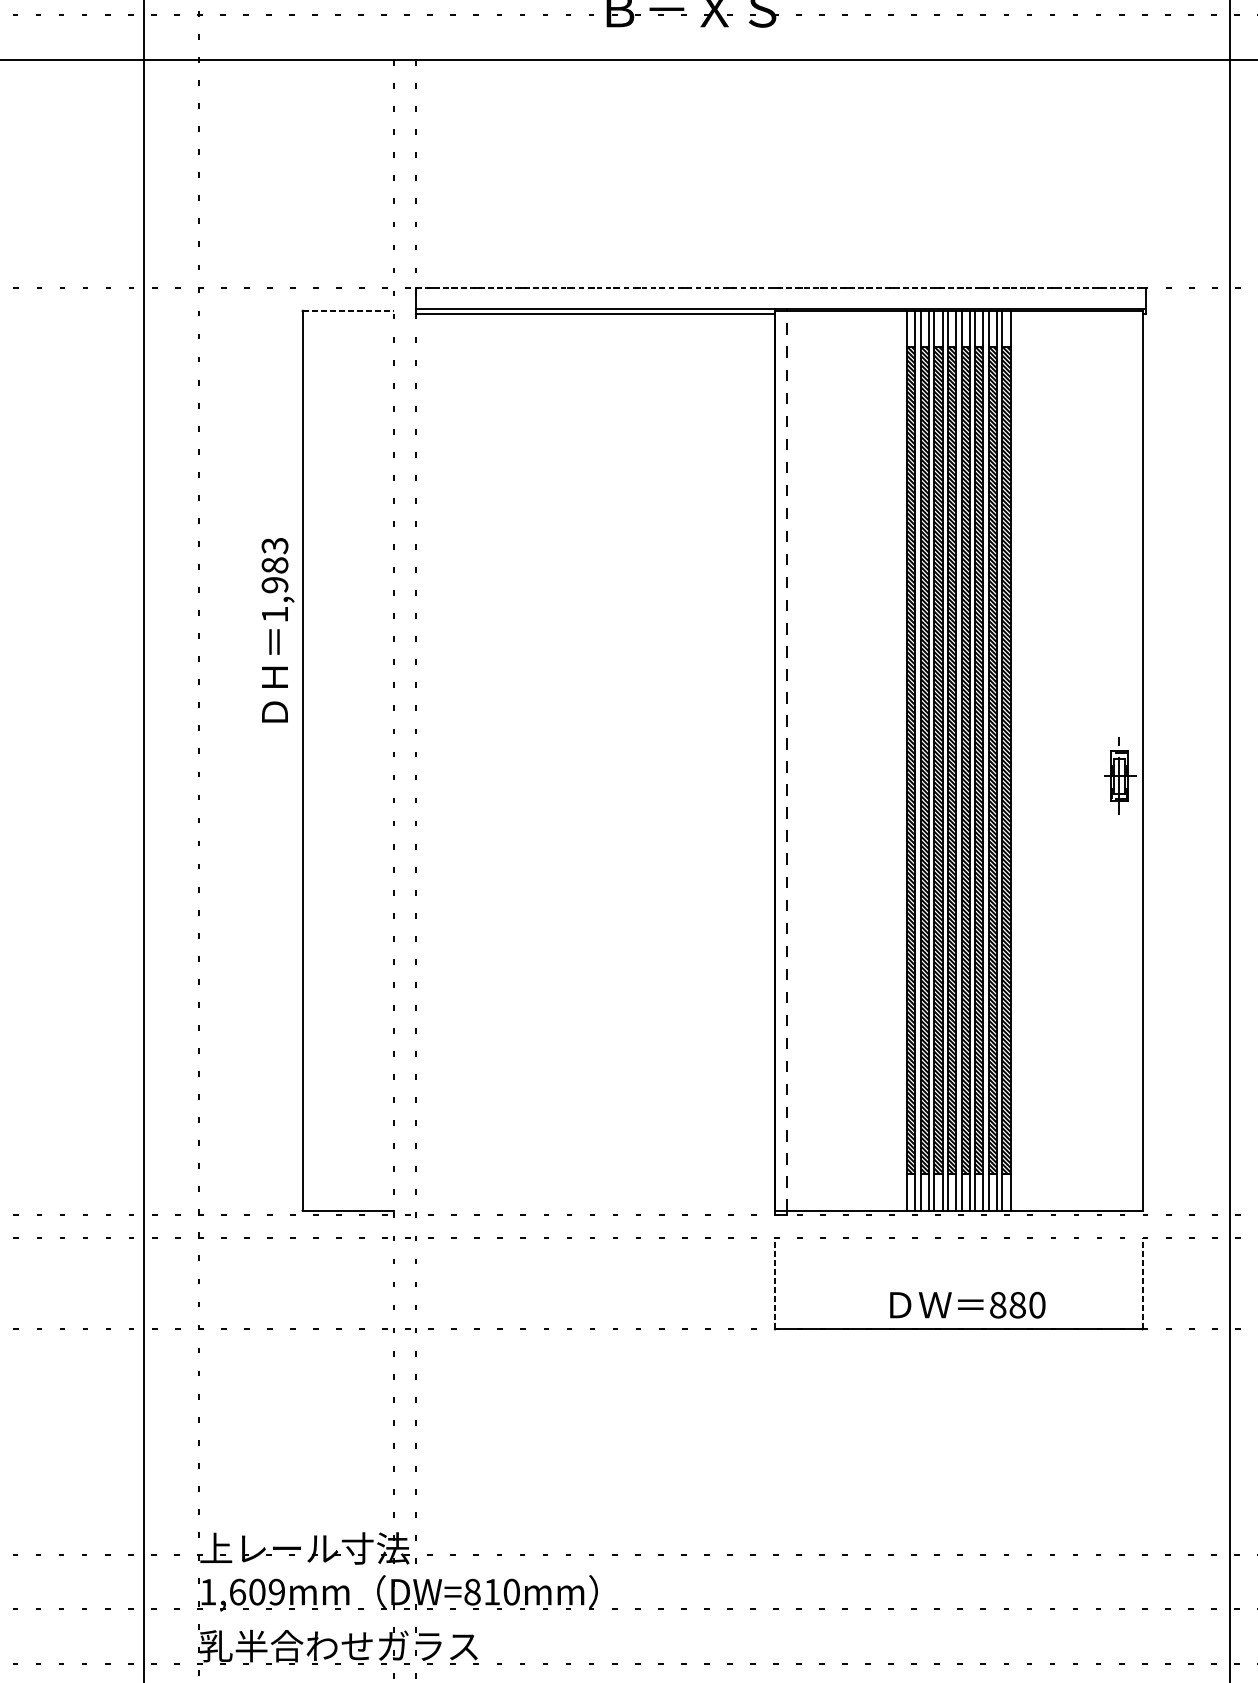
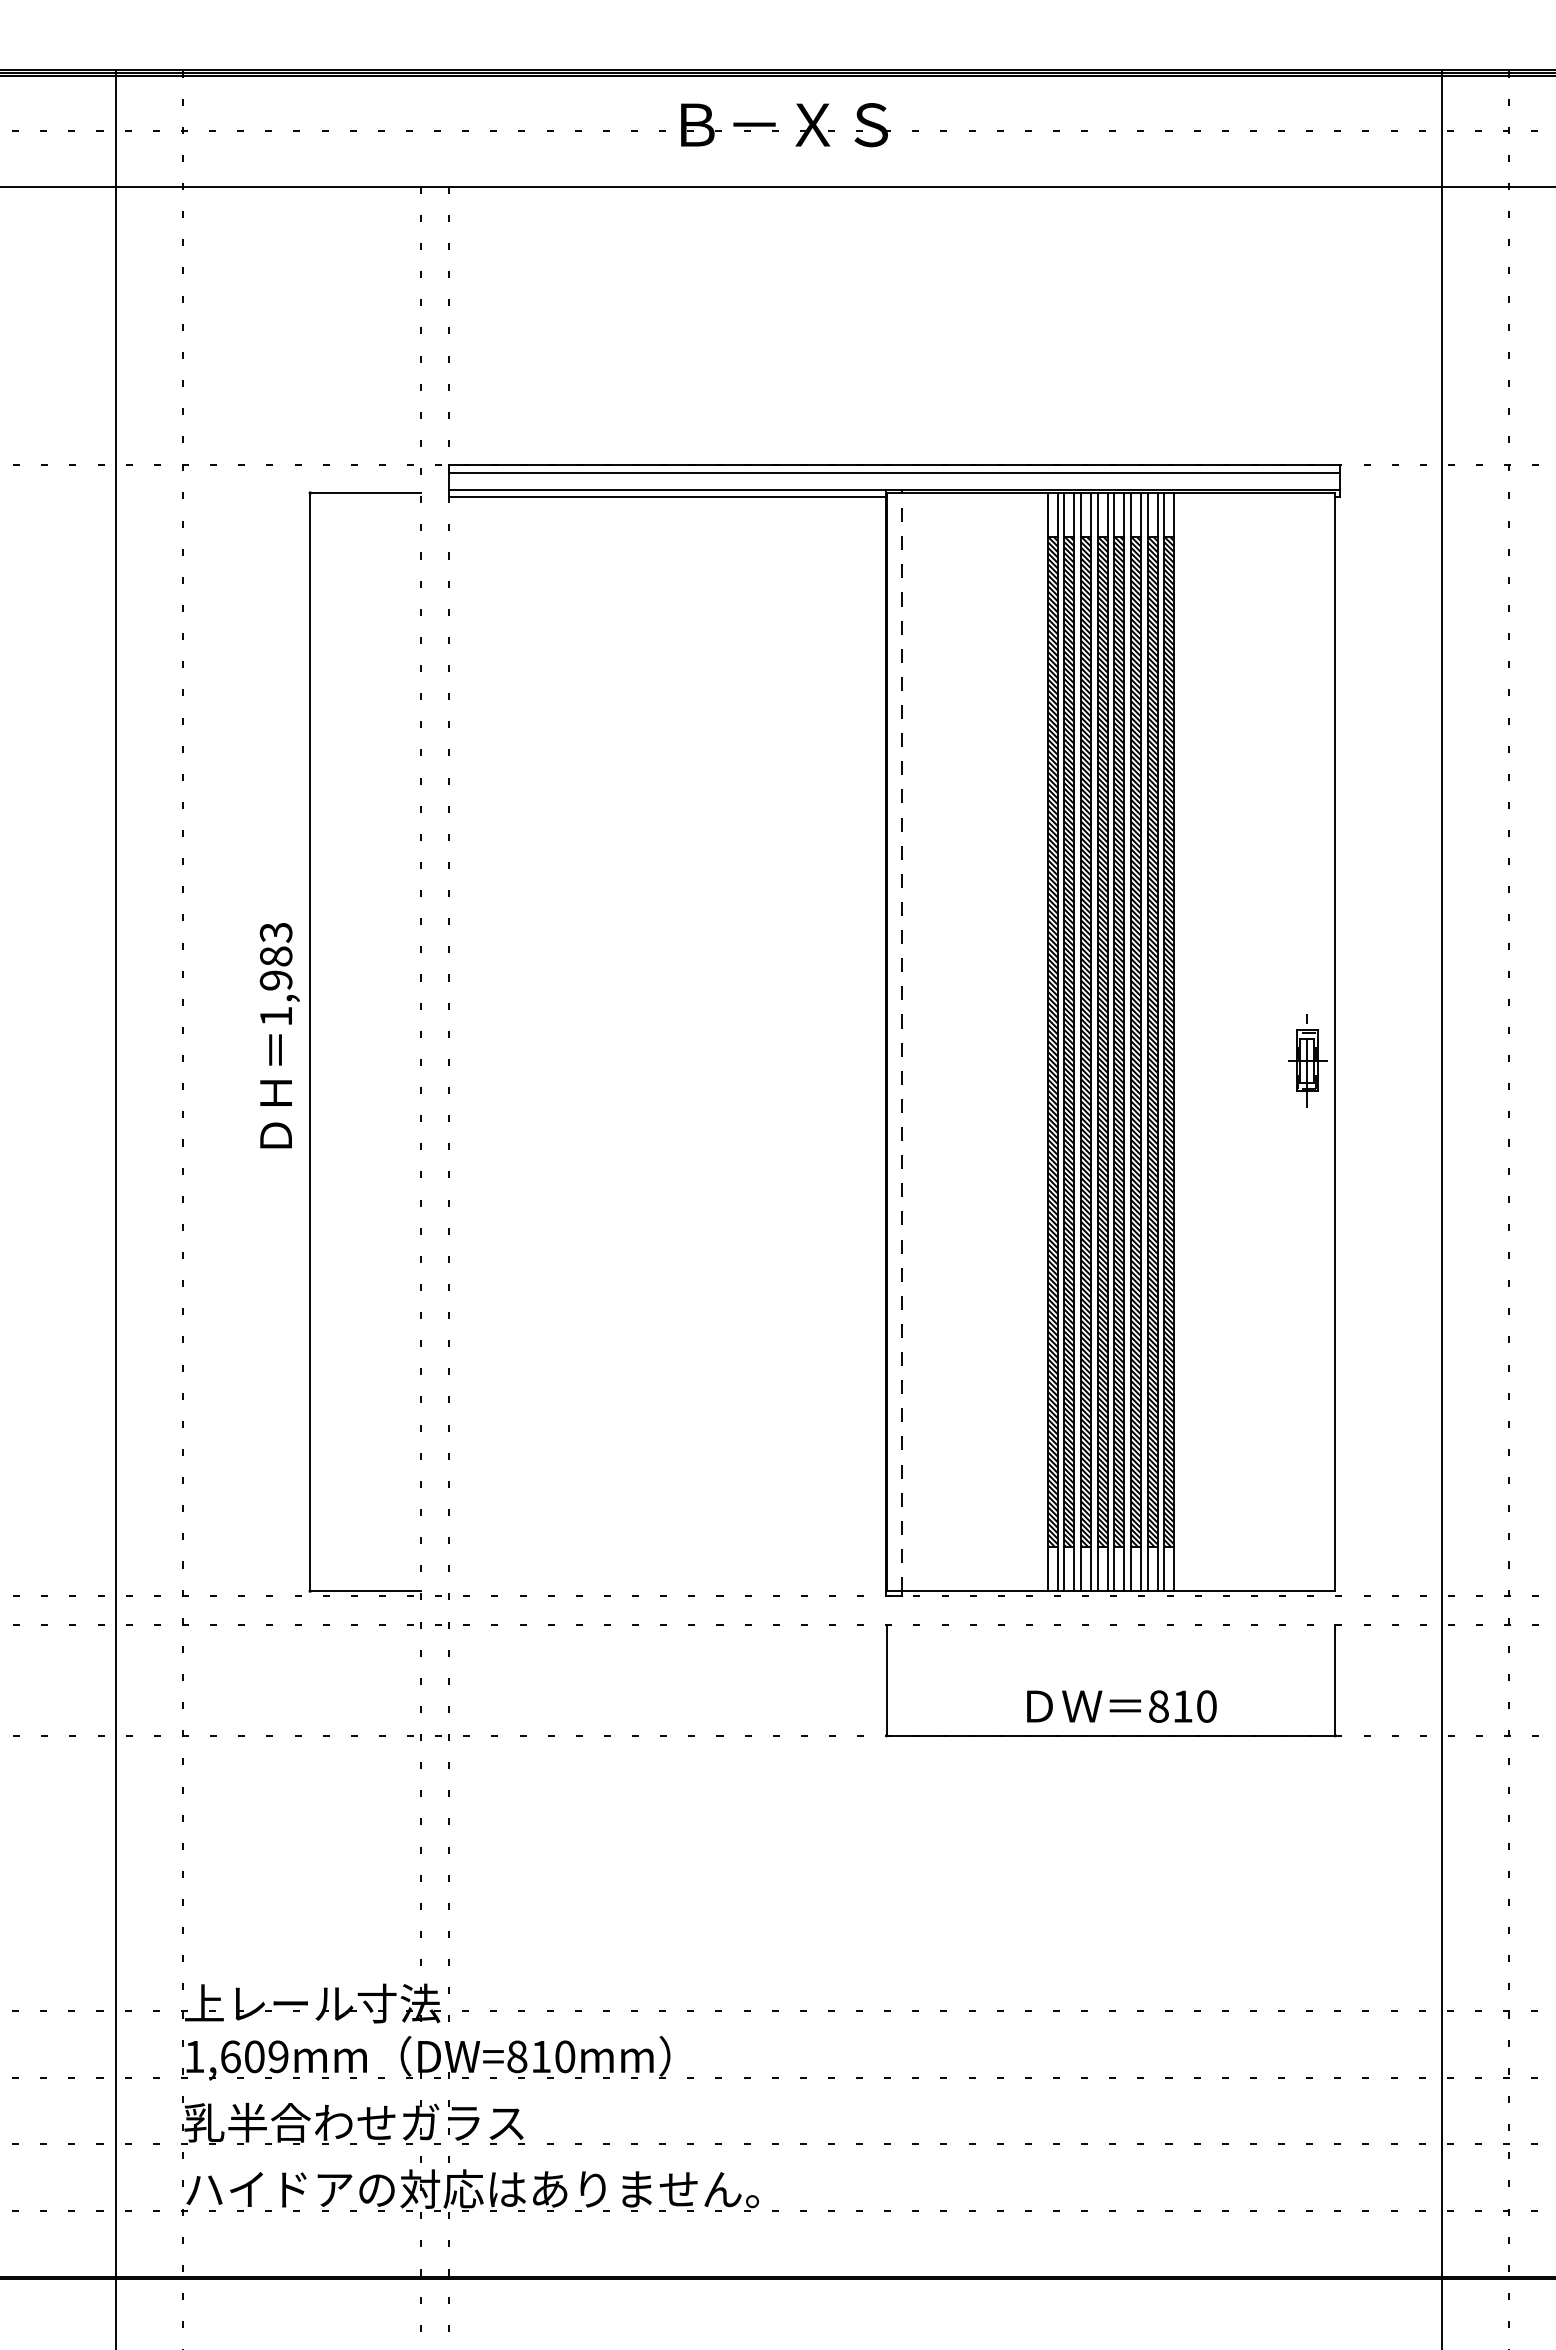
line: (781, 288) -> (894, 465), dashed -> solid
line: (780, 294) -> (893, 472), added
line: (349, 311) -> (366, 493), dashed -> solid
text: (277, 630) -> (279, 1035), moved
line: (774, 1283) -> (886, 1679), dashed -> solid
line: (1142, 1283) -> (1335, 1679), dashed -> solid
text: (1017, 1305) -> (1182, 1706), 880 -> 810

